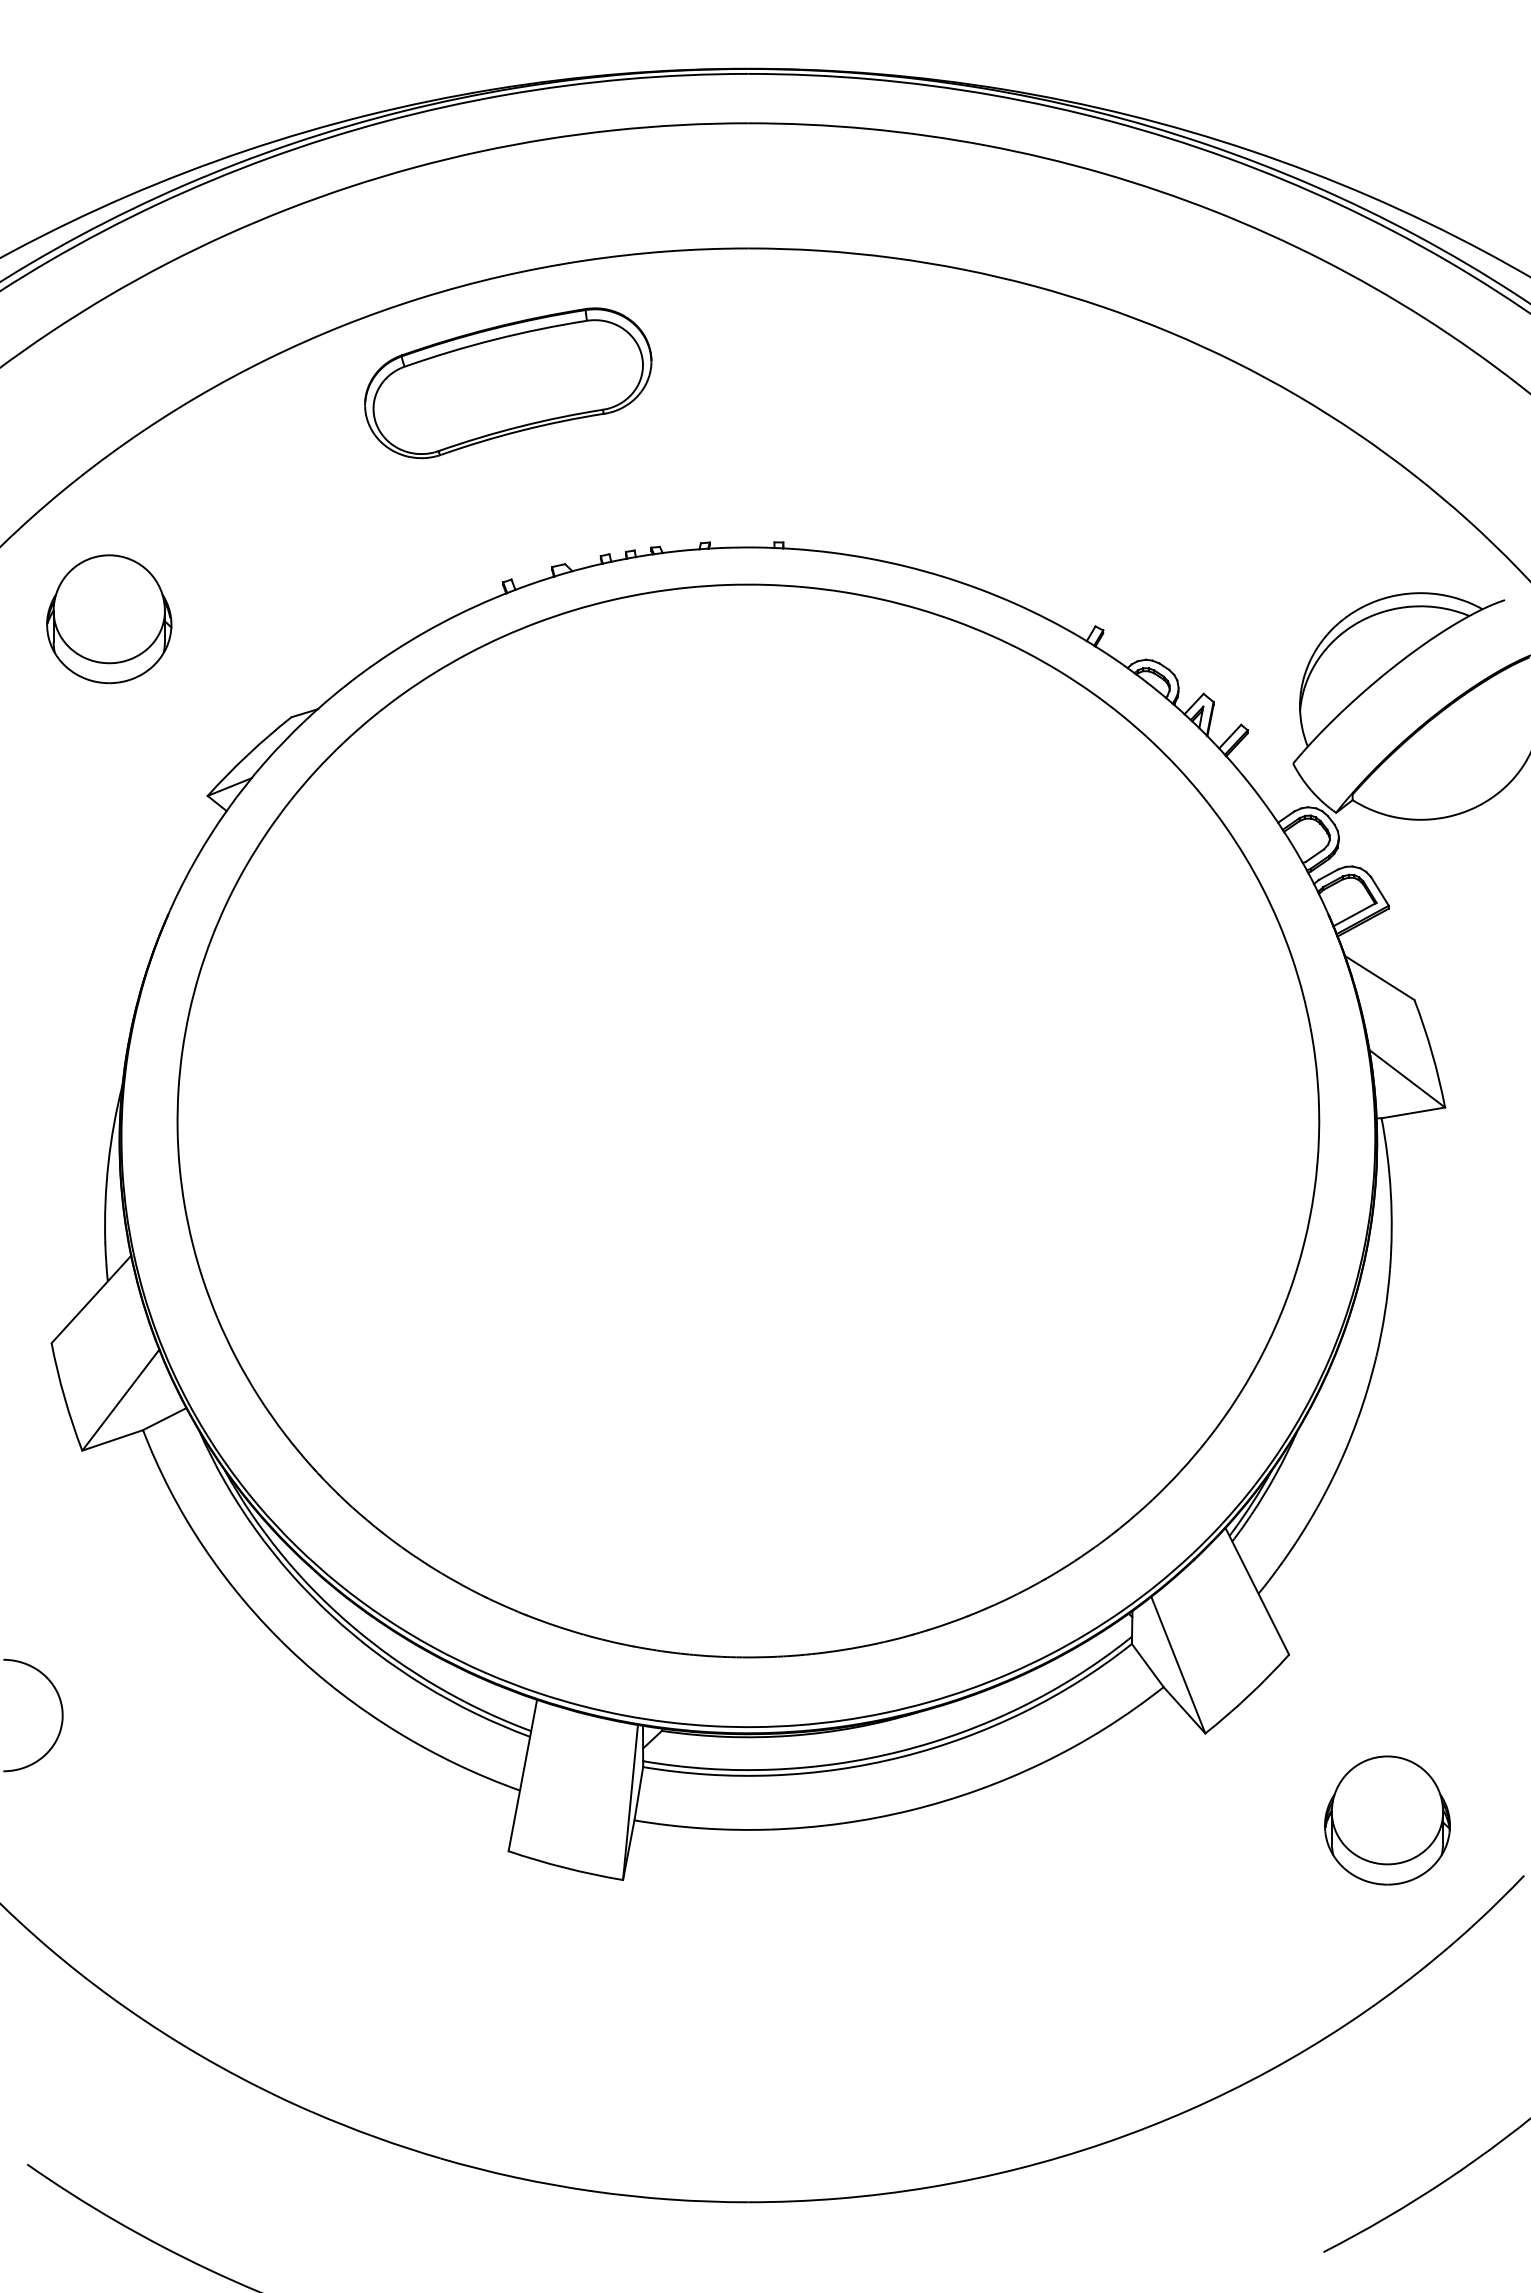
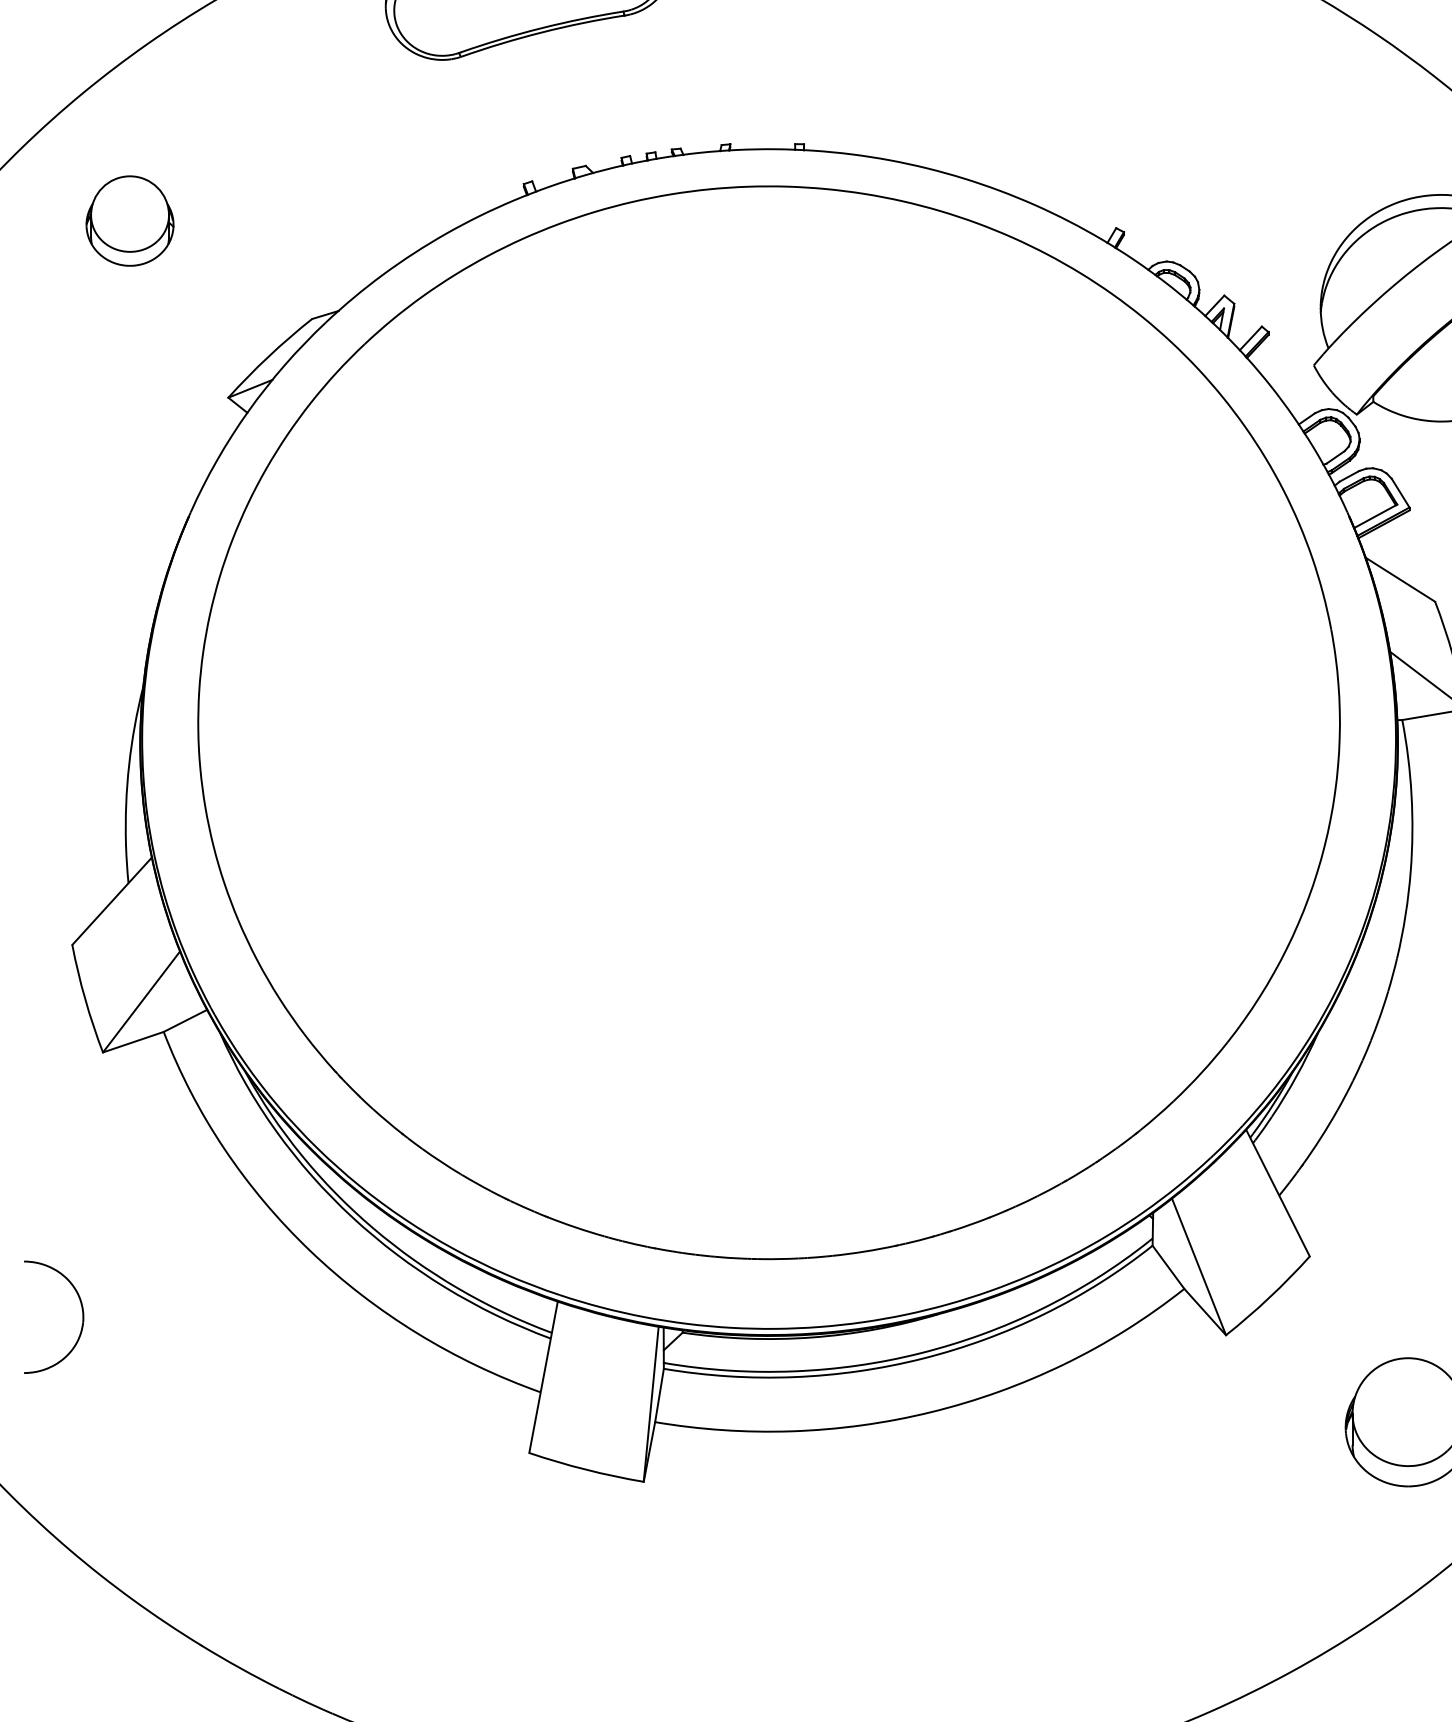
part: (109, 619) -> (130, 221), size x0.7

